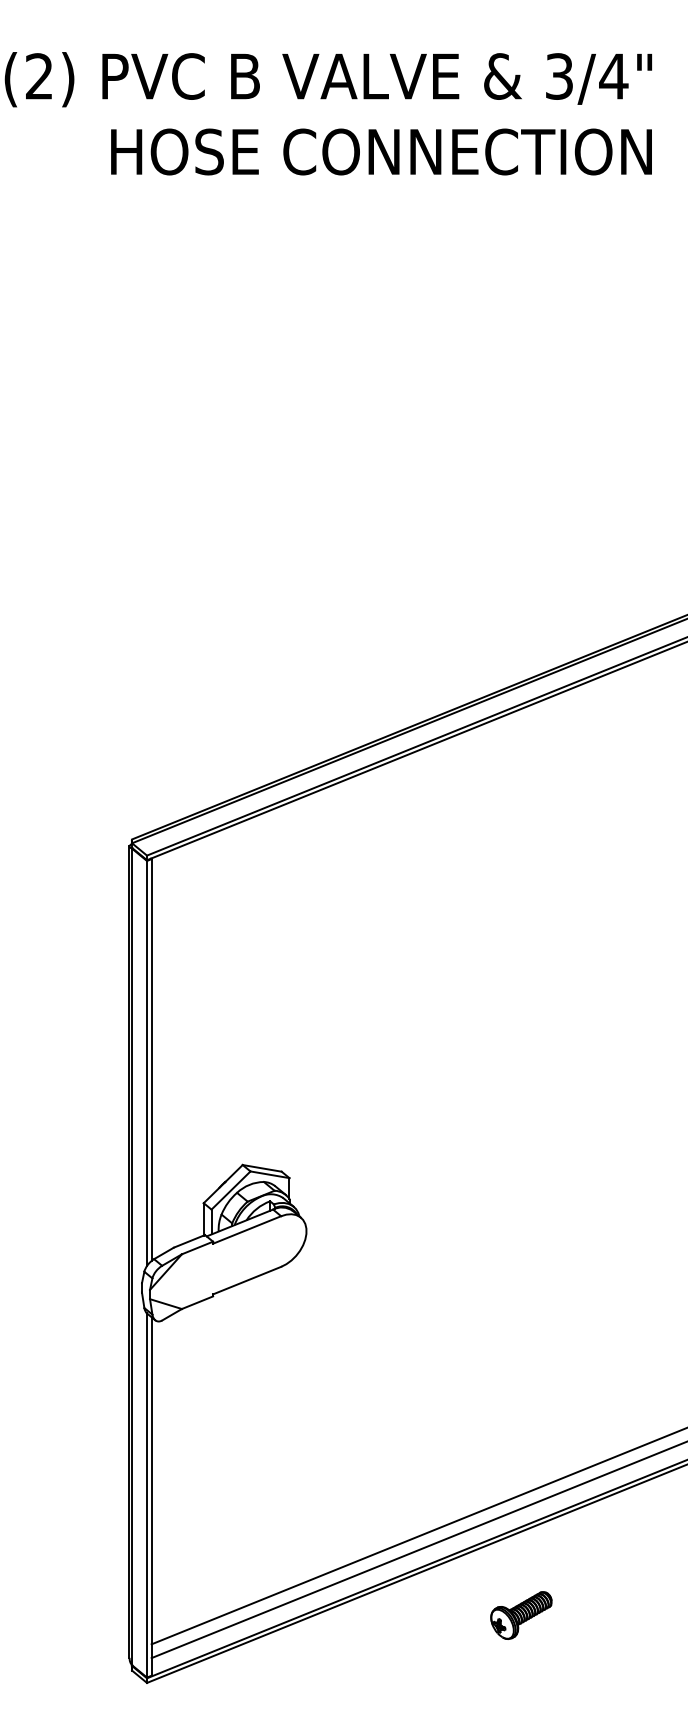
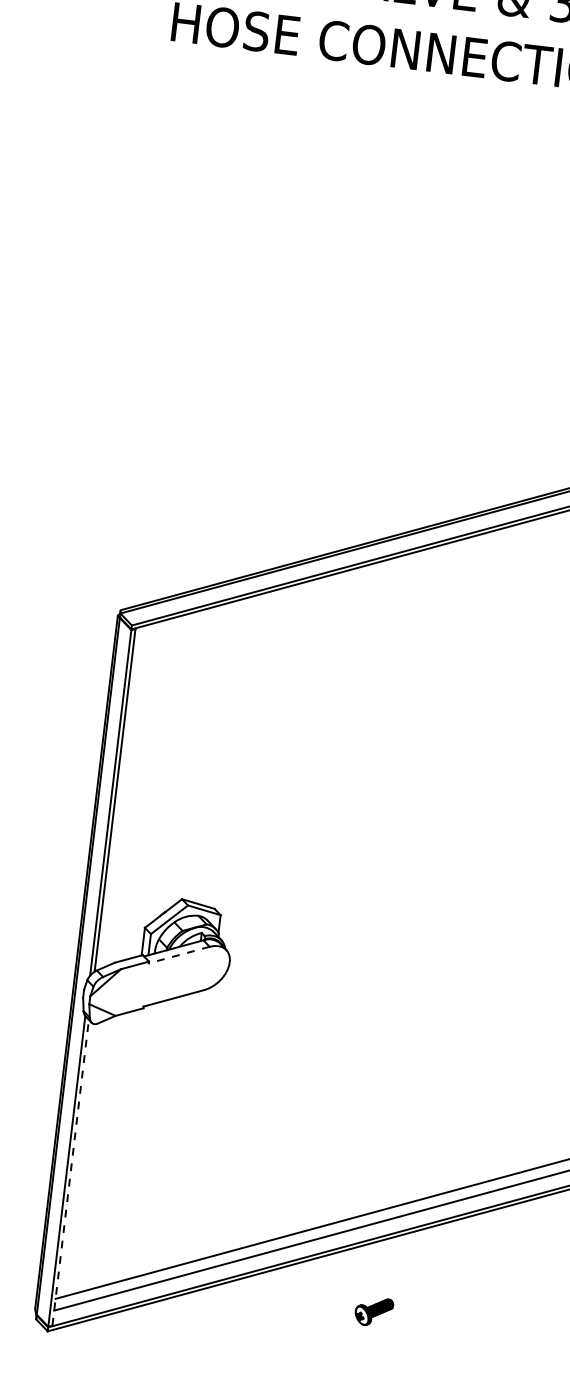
line: (247, 1229) -> (179, 954), solid -> dashed
line: (151, 1496) -> (70, 1172), solid -> dashed
part: (521, 1615) -> (374, 1311), size x0.7

